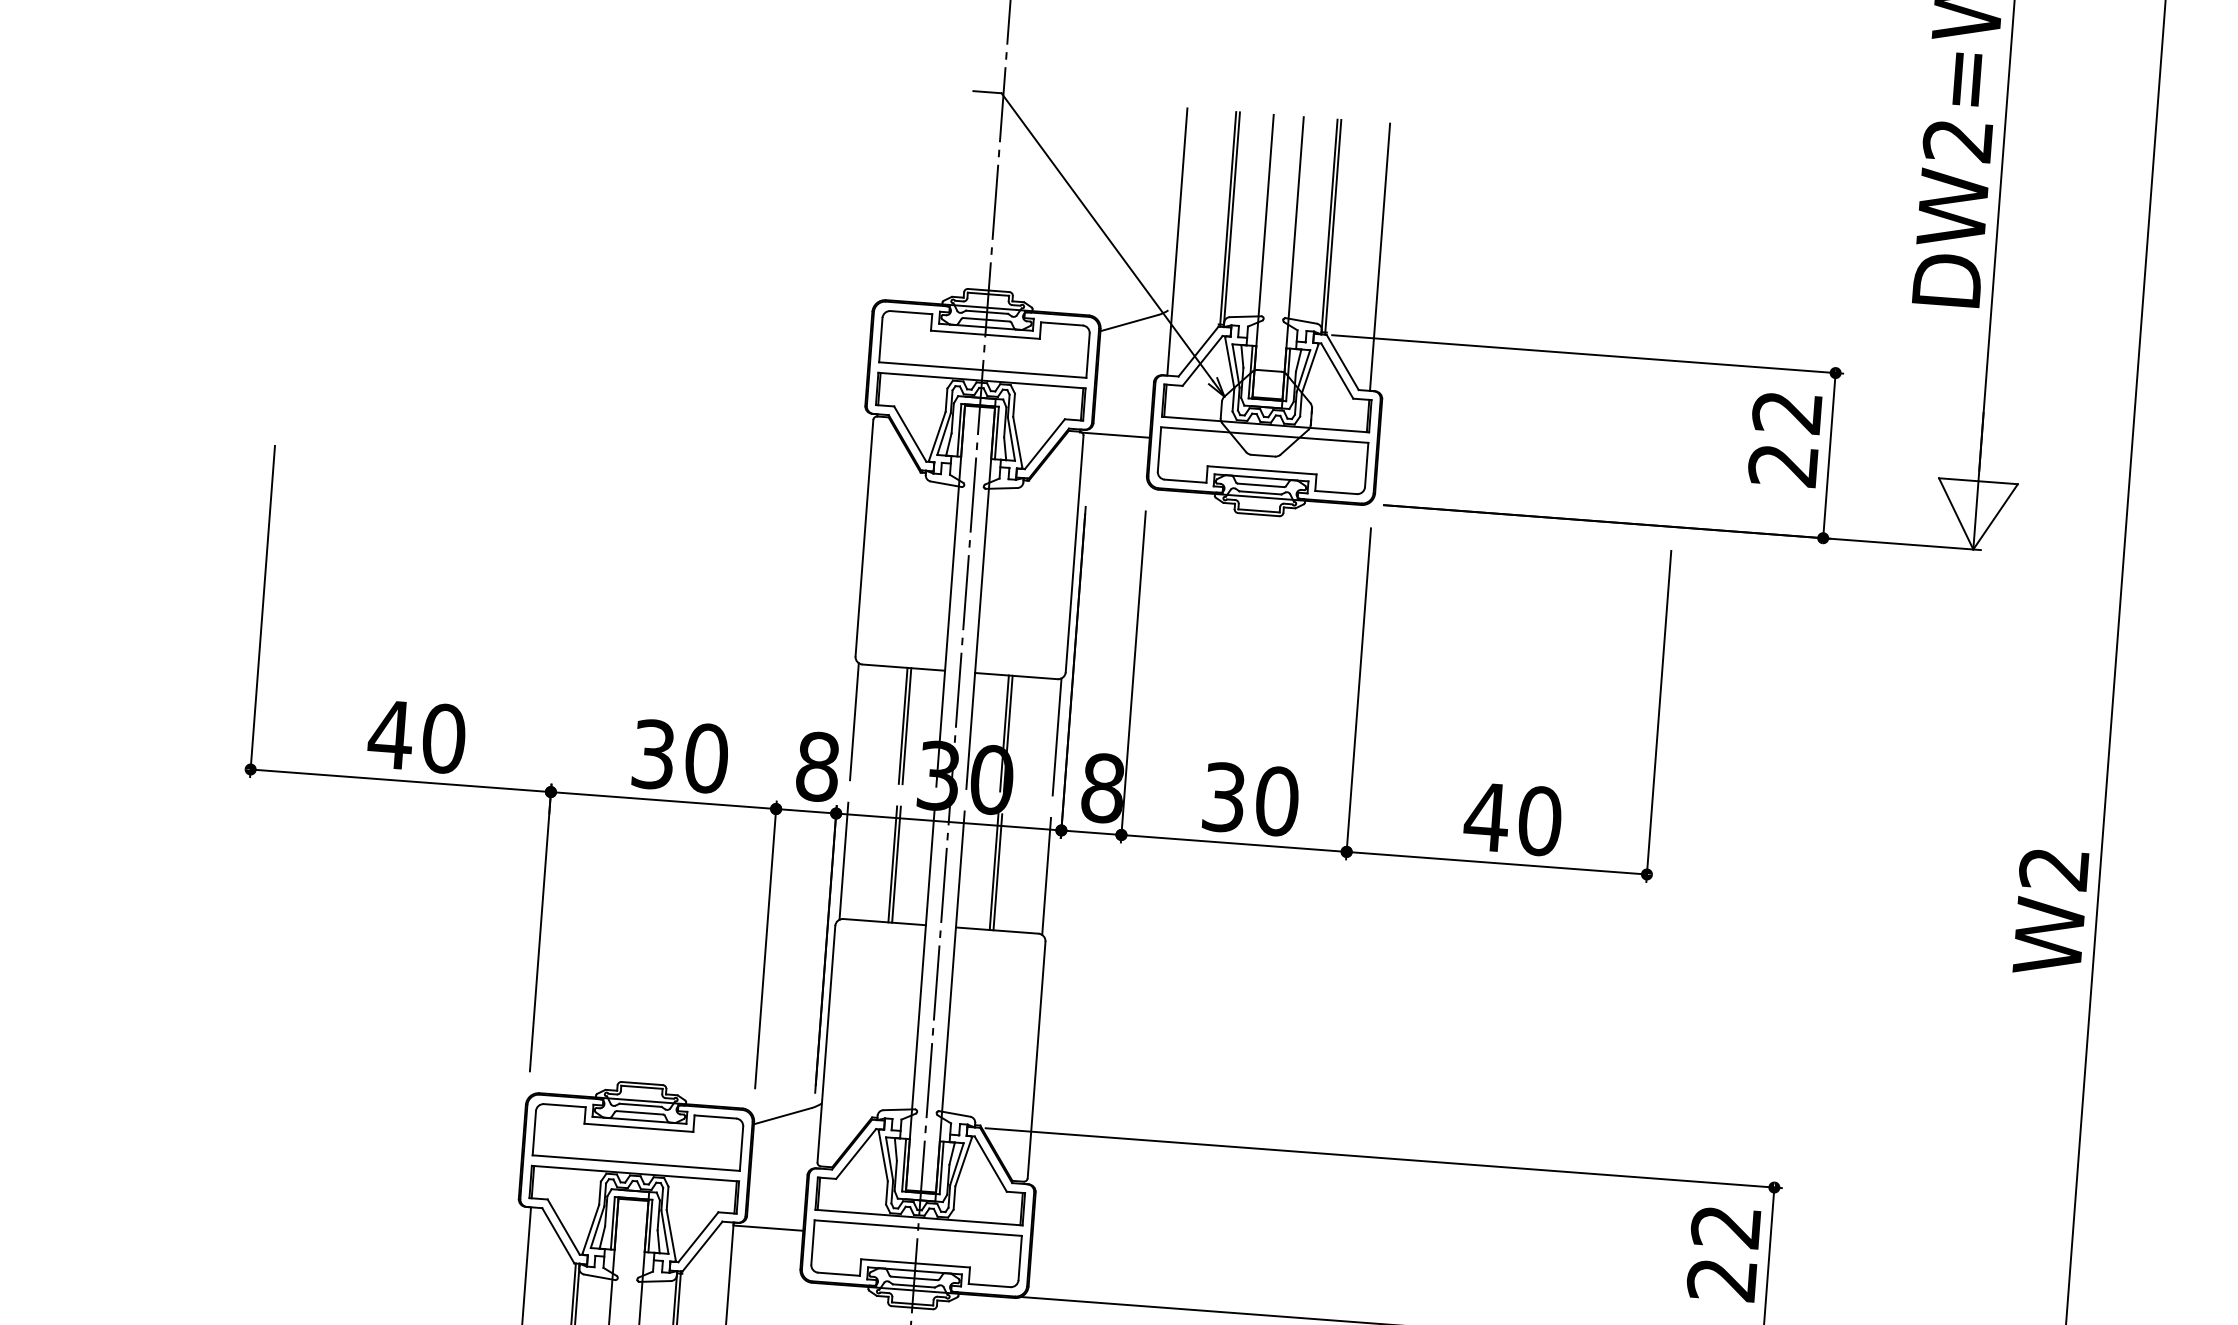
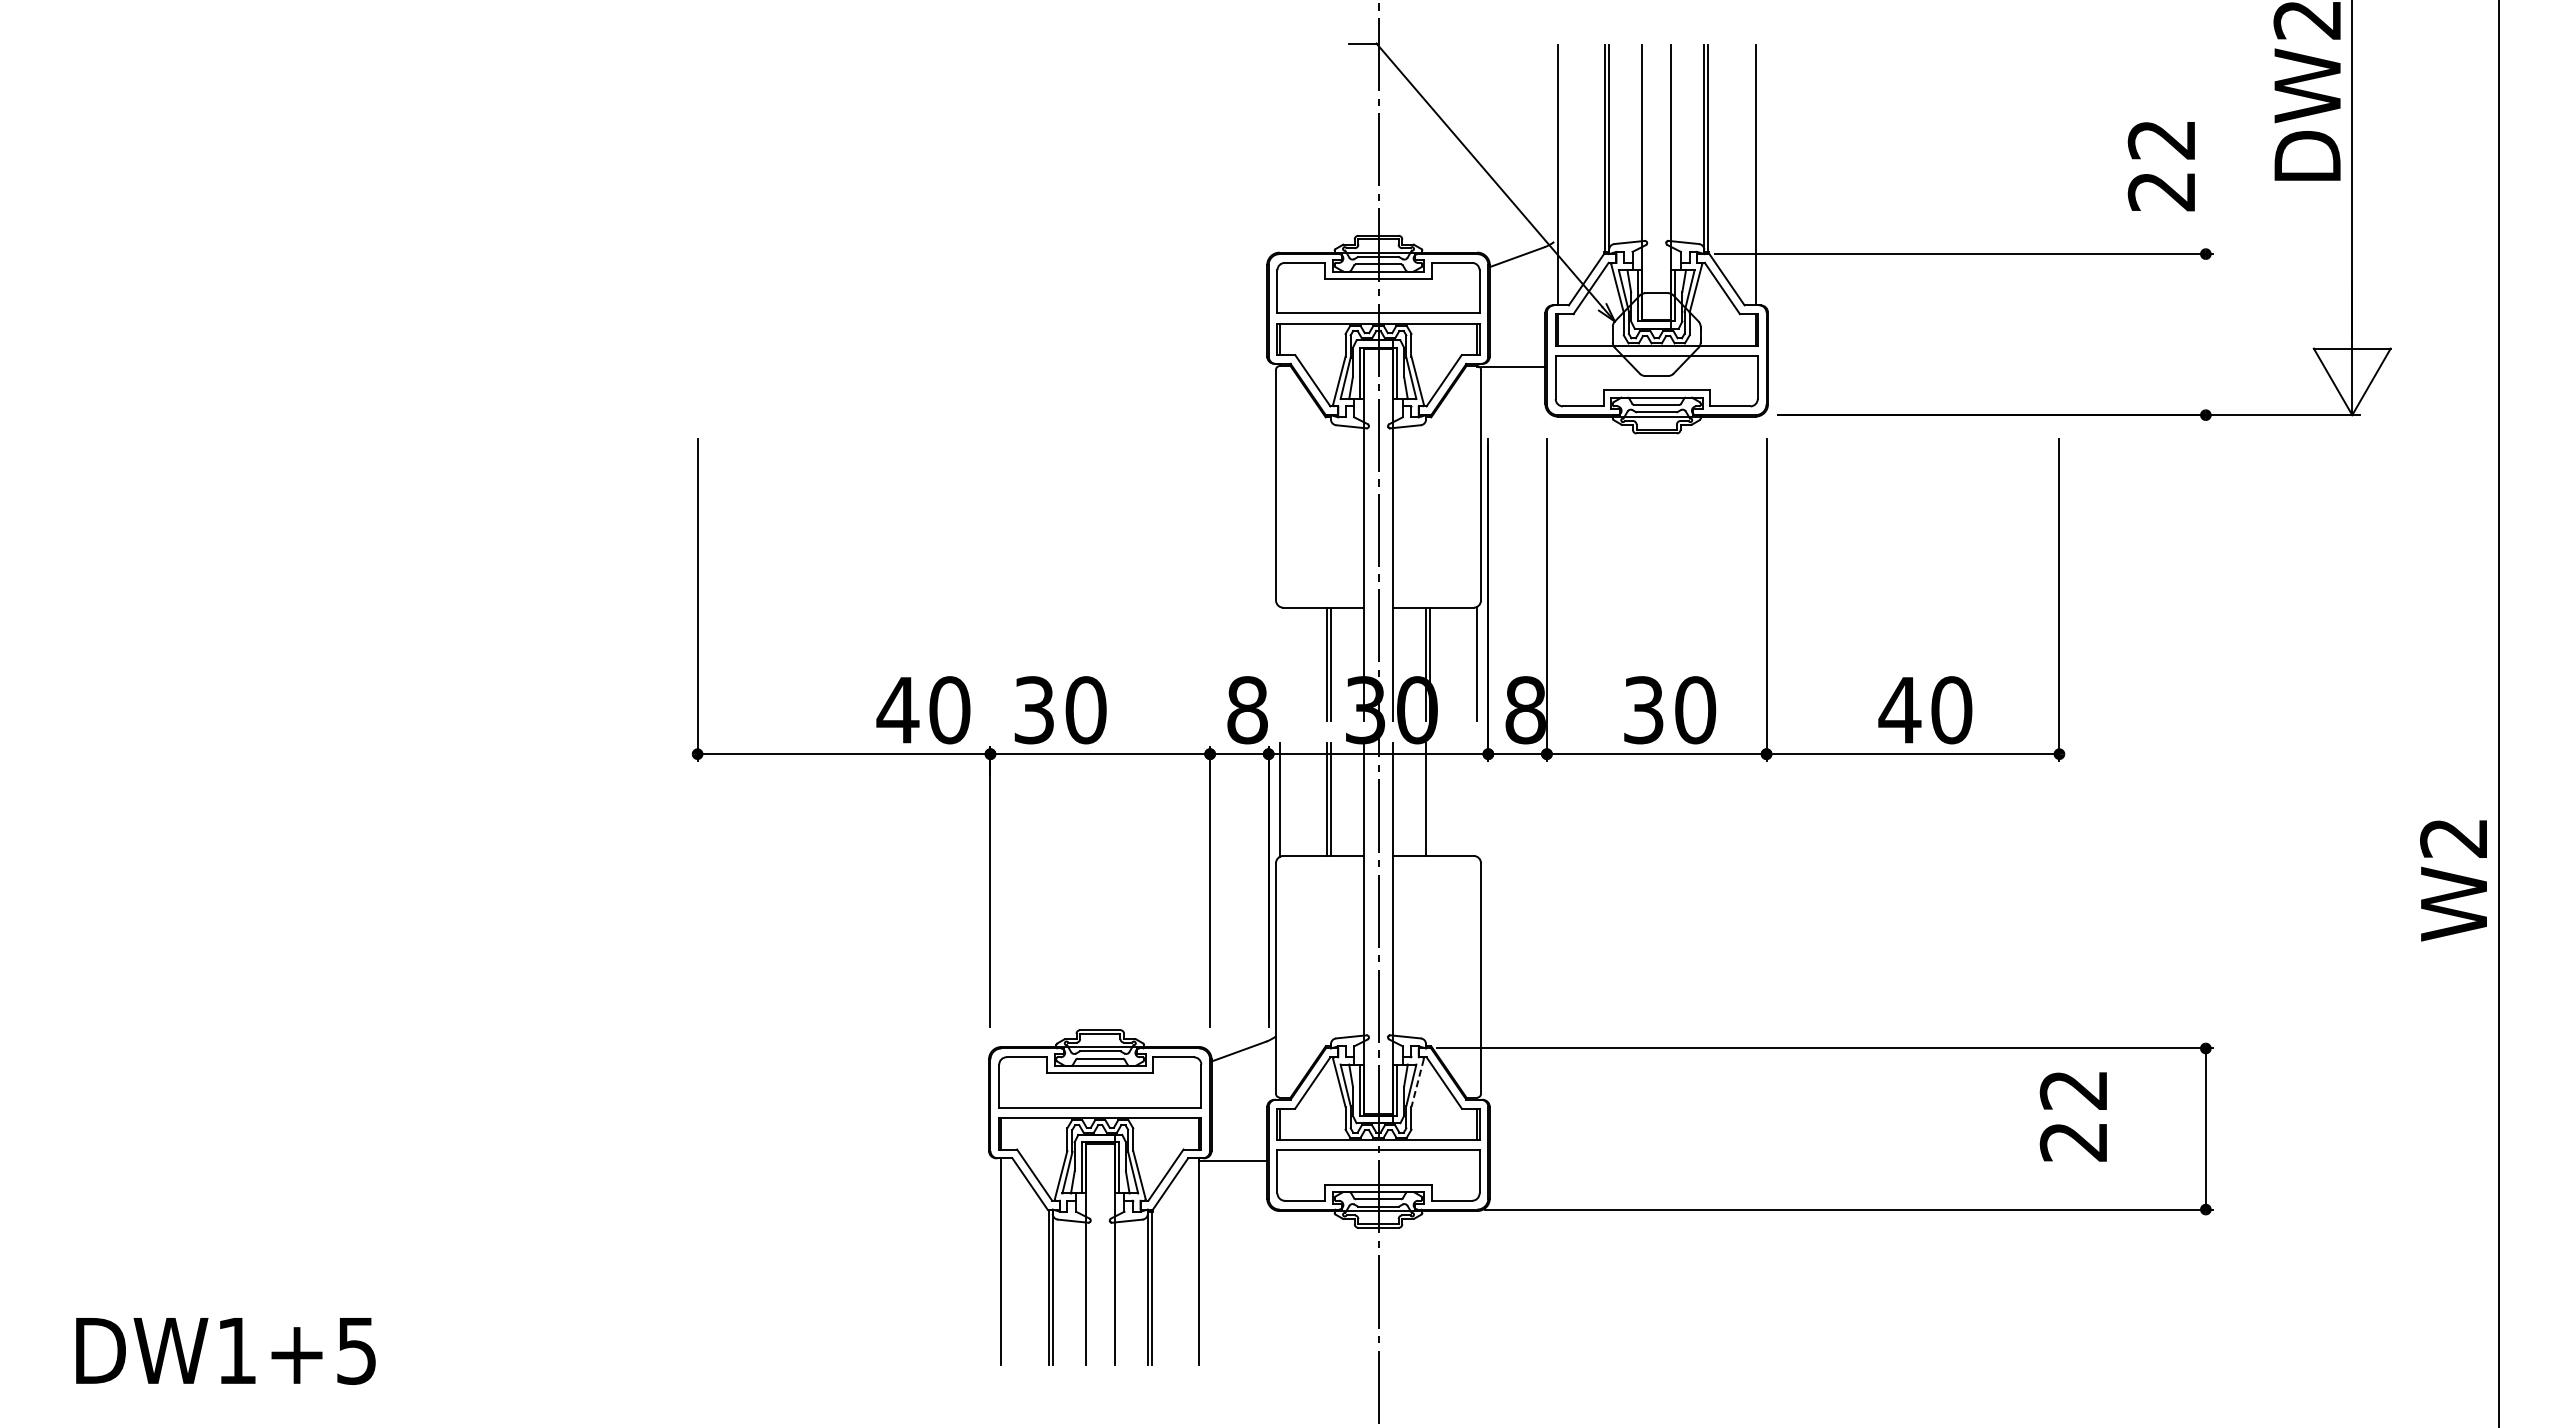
text: (1783, 439) -> (2160, 166), moved
line: (1829, 455) -> (2205, 334), removed
line: (854, 721) -> (1279, 663), removed
text: (416, 736) -> (923, 710), moved
text: (680, 756) -> (1060, 710), moved
line: (997, 871) -> (1429, 798), removed
line: (1046, 876) -> (1477, 799), removed
text: (2050, 912) -> (2453, 880), moved
line: (963, 1162) -> (1417, 1083), solid -> dashed
text: (1722, 1253) -> (2072, 1116), moved

